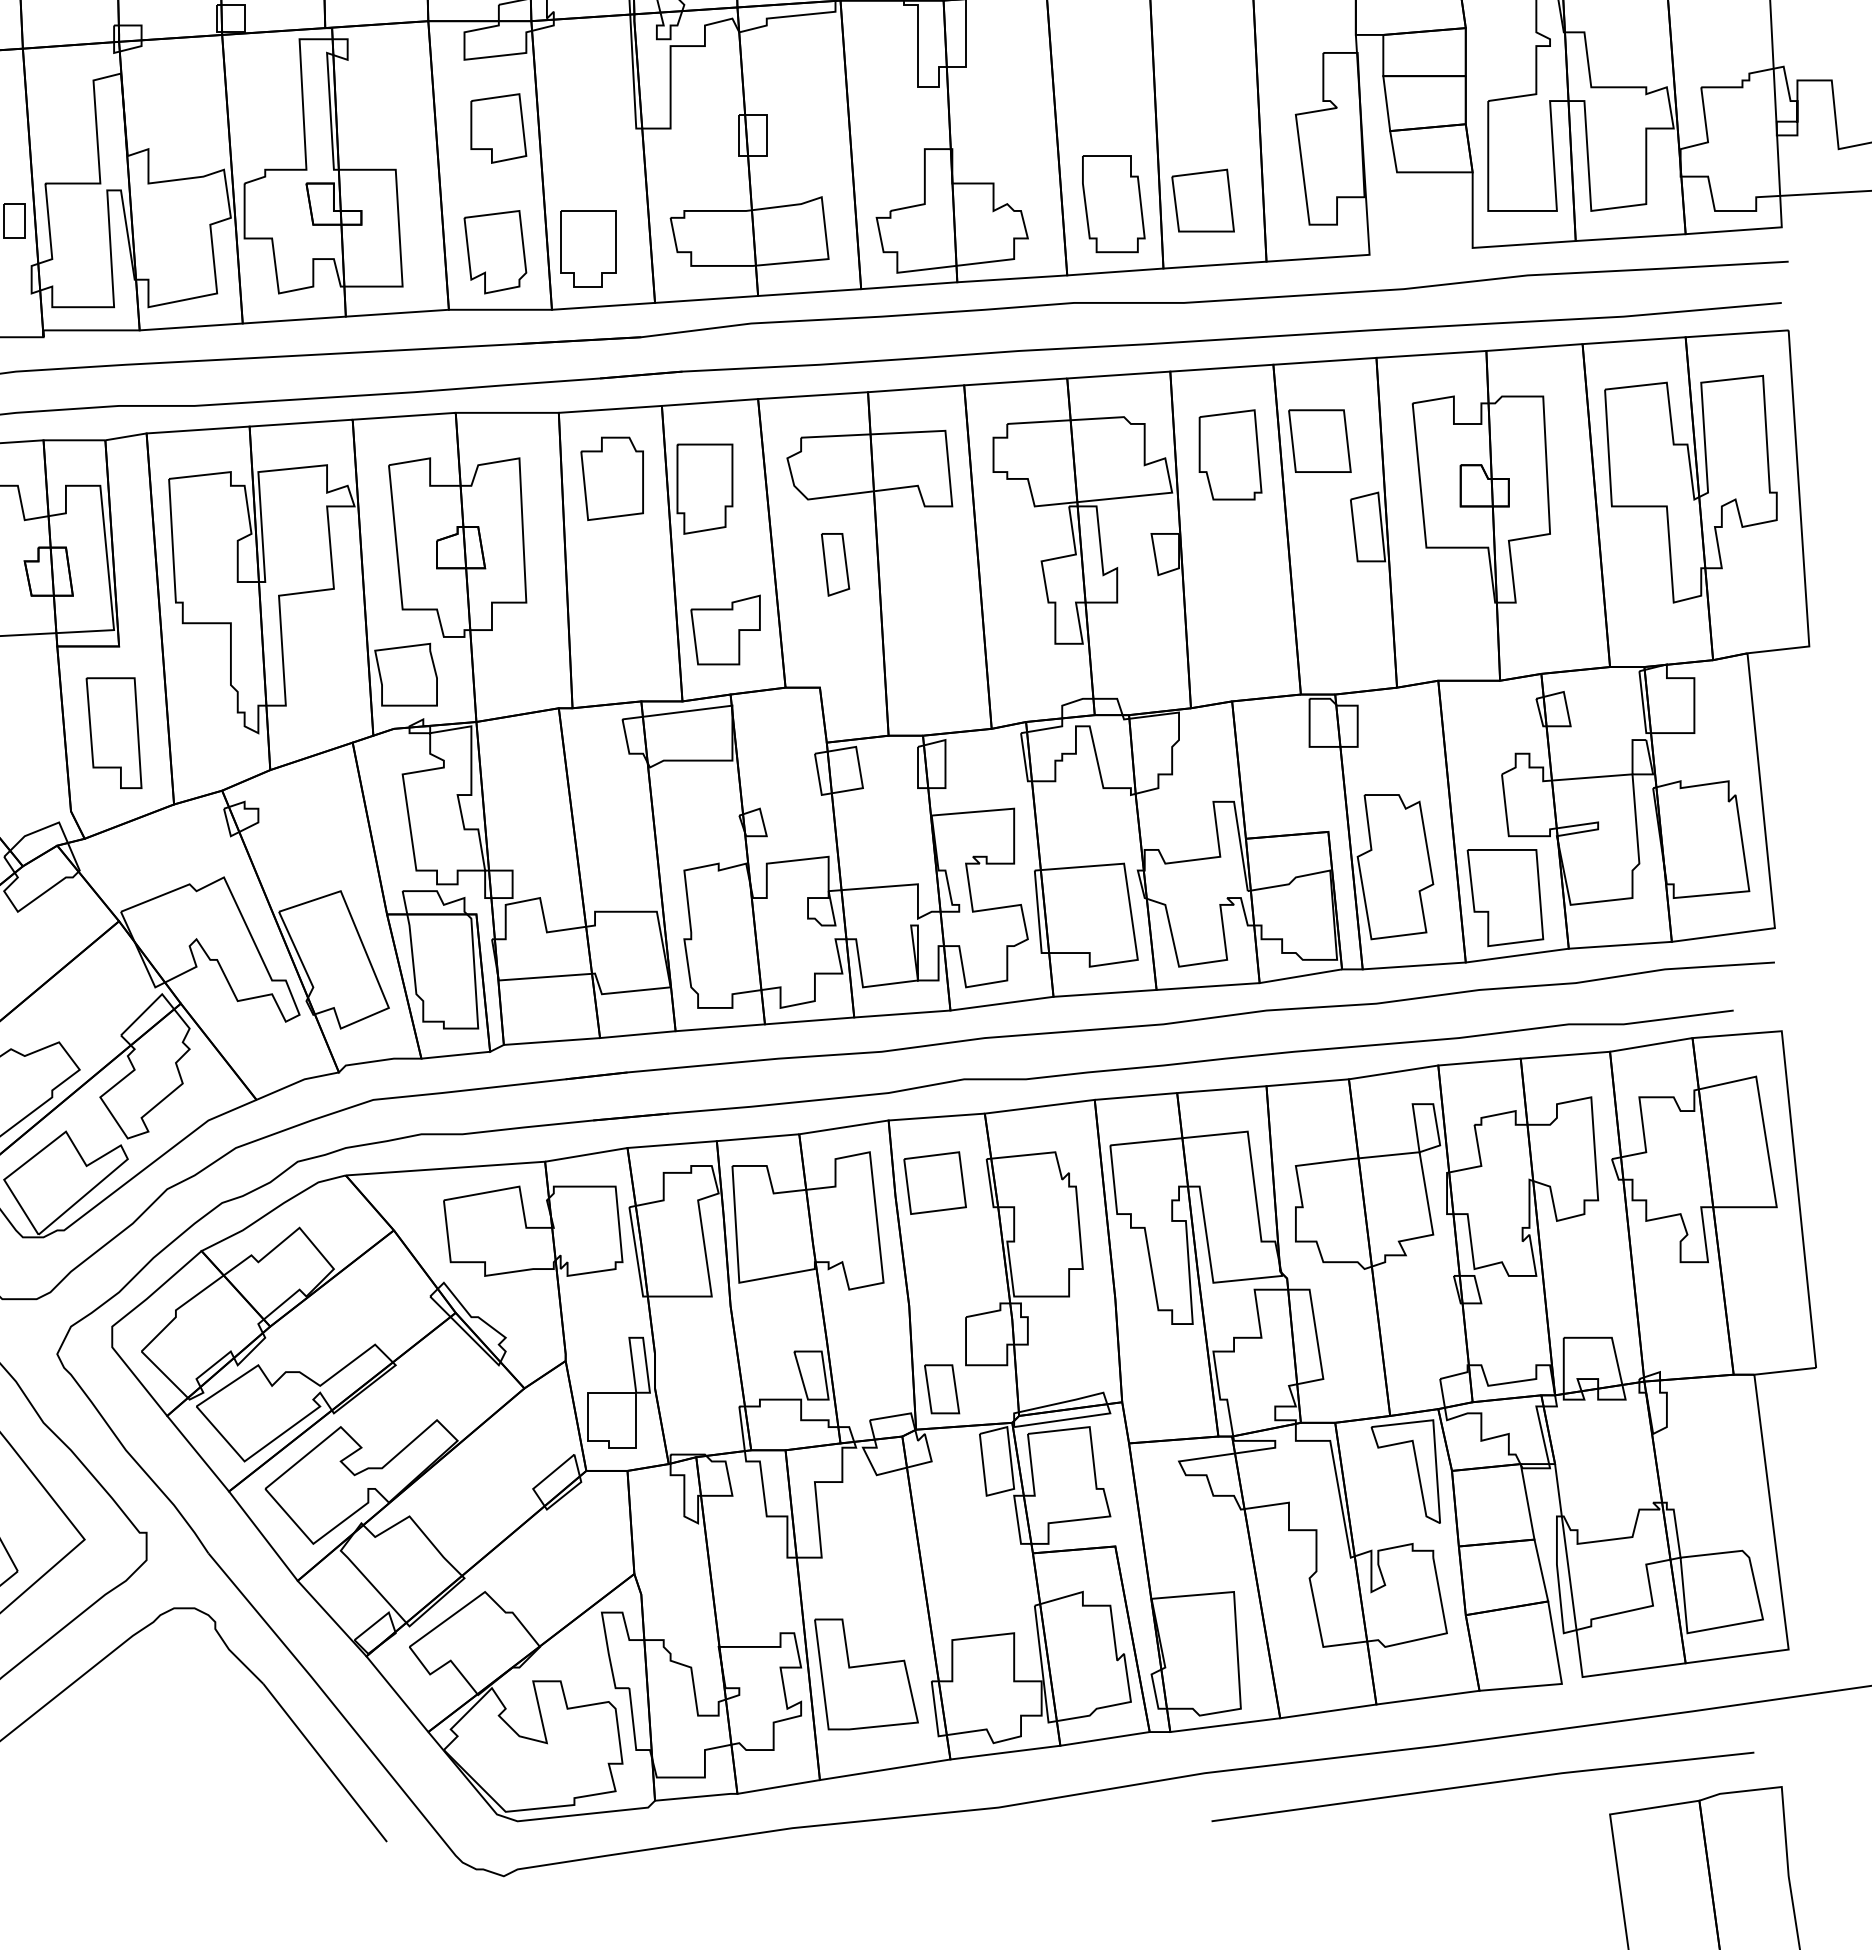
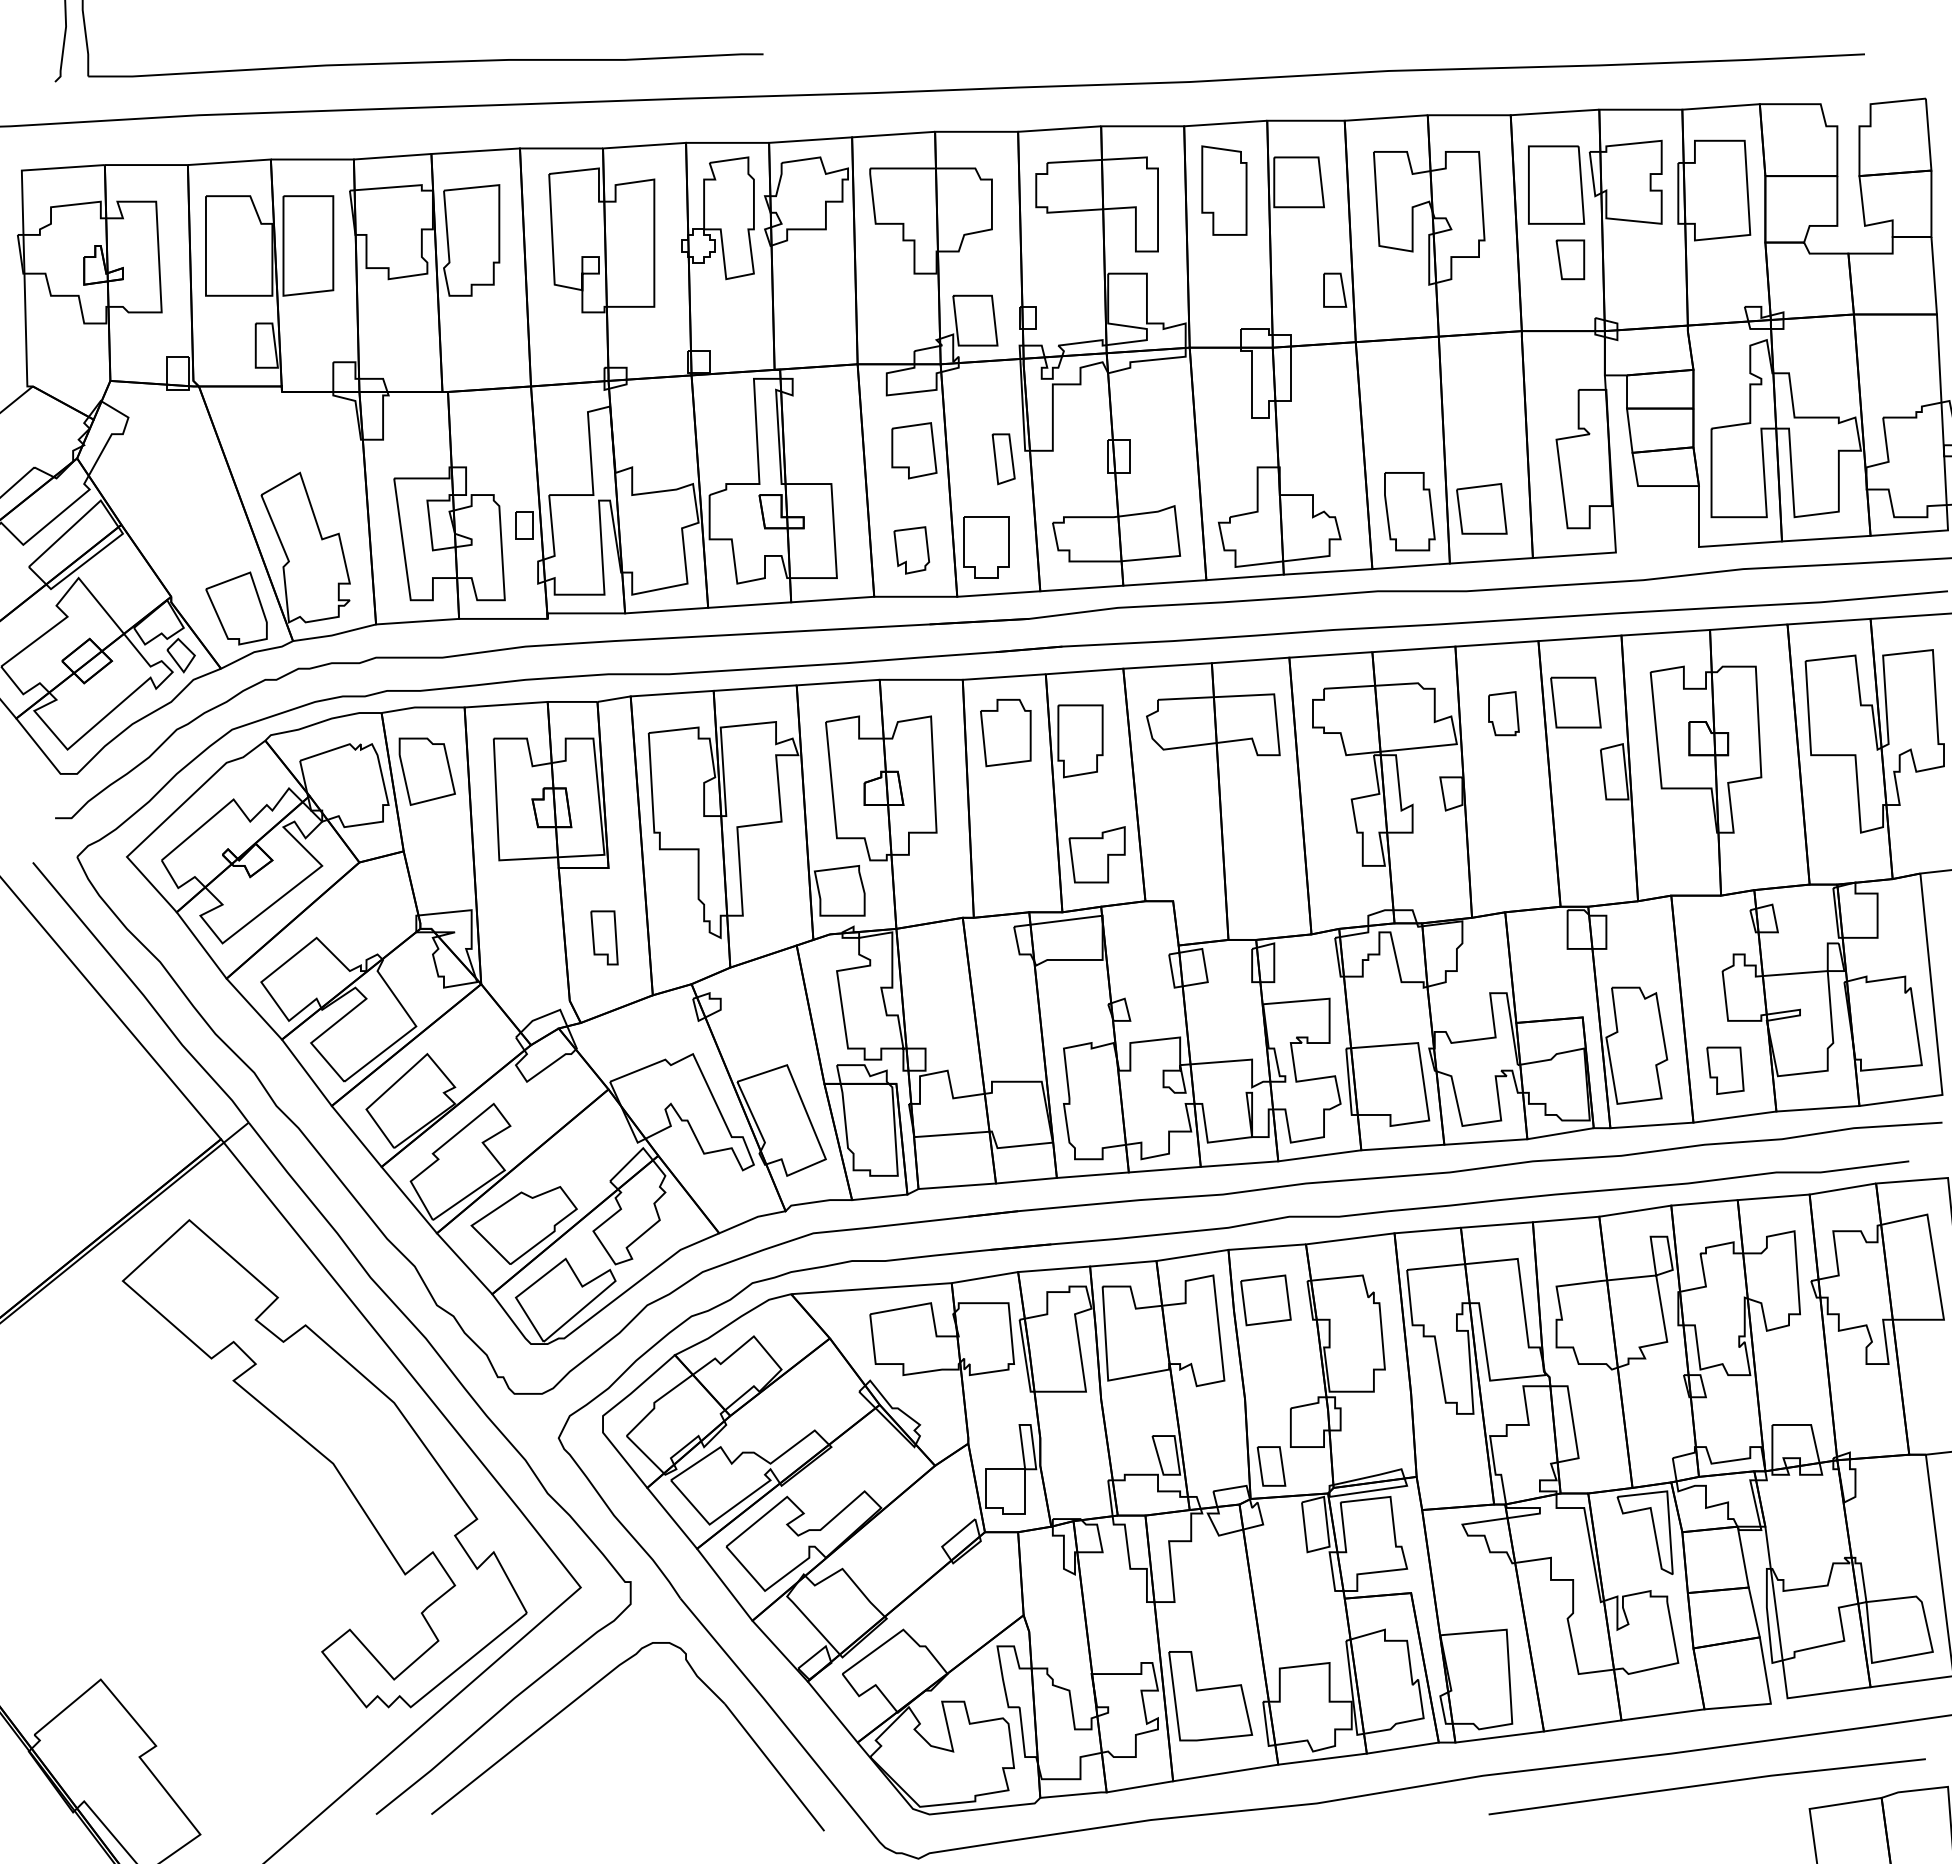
part: (495, 252) -> (911, 550), size x0.7
part: (1230, 454) -> (1503, 713), size x0.6
part: (835, 565) -> (1003, 459), moved
part: (114, 732) -> (604, 937), size x0.6
part: (1505, 897) -> (1725, 1070), size x0.6

